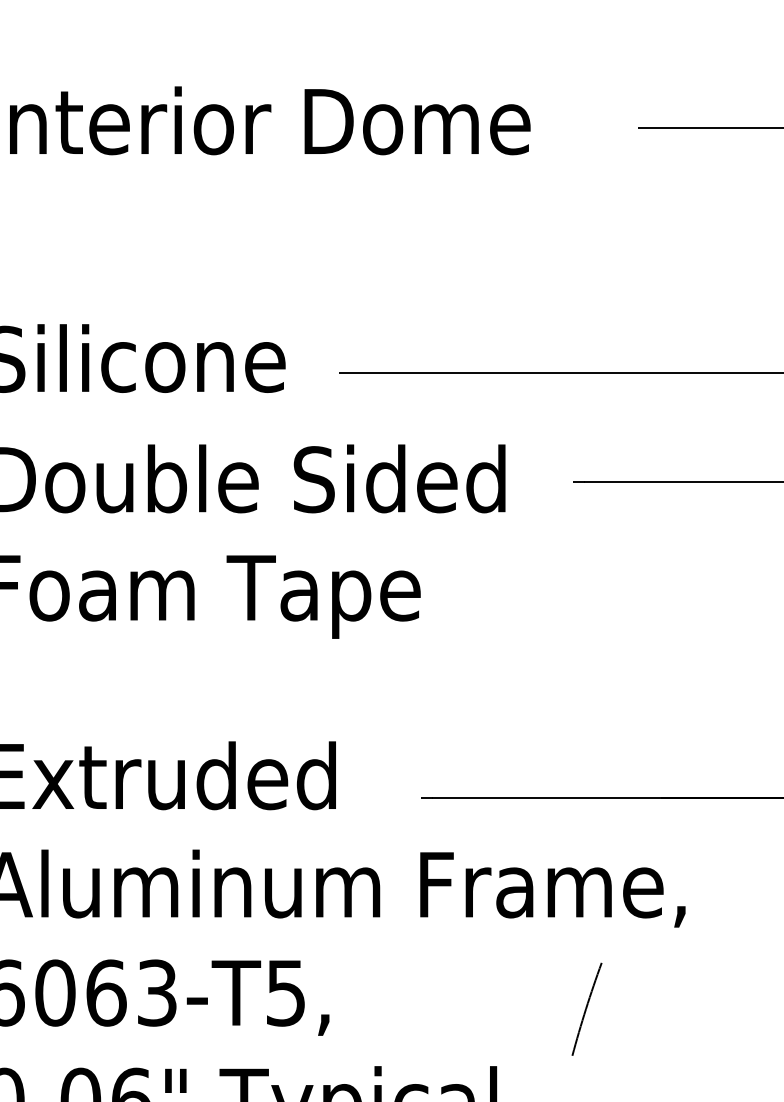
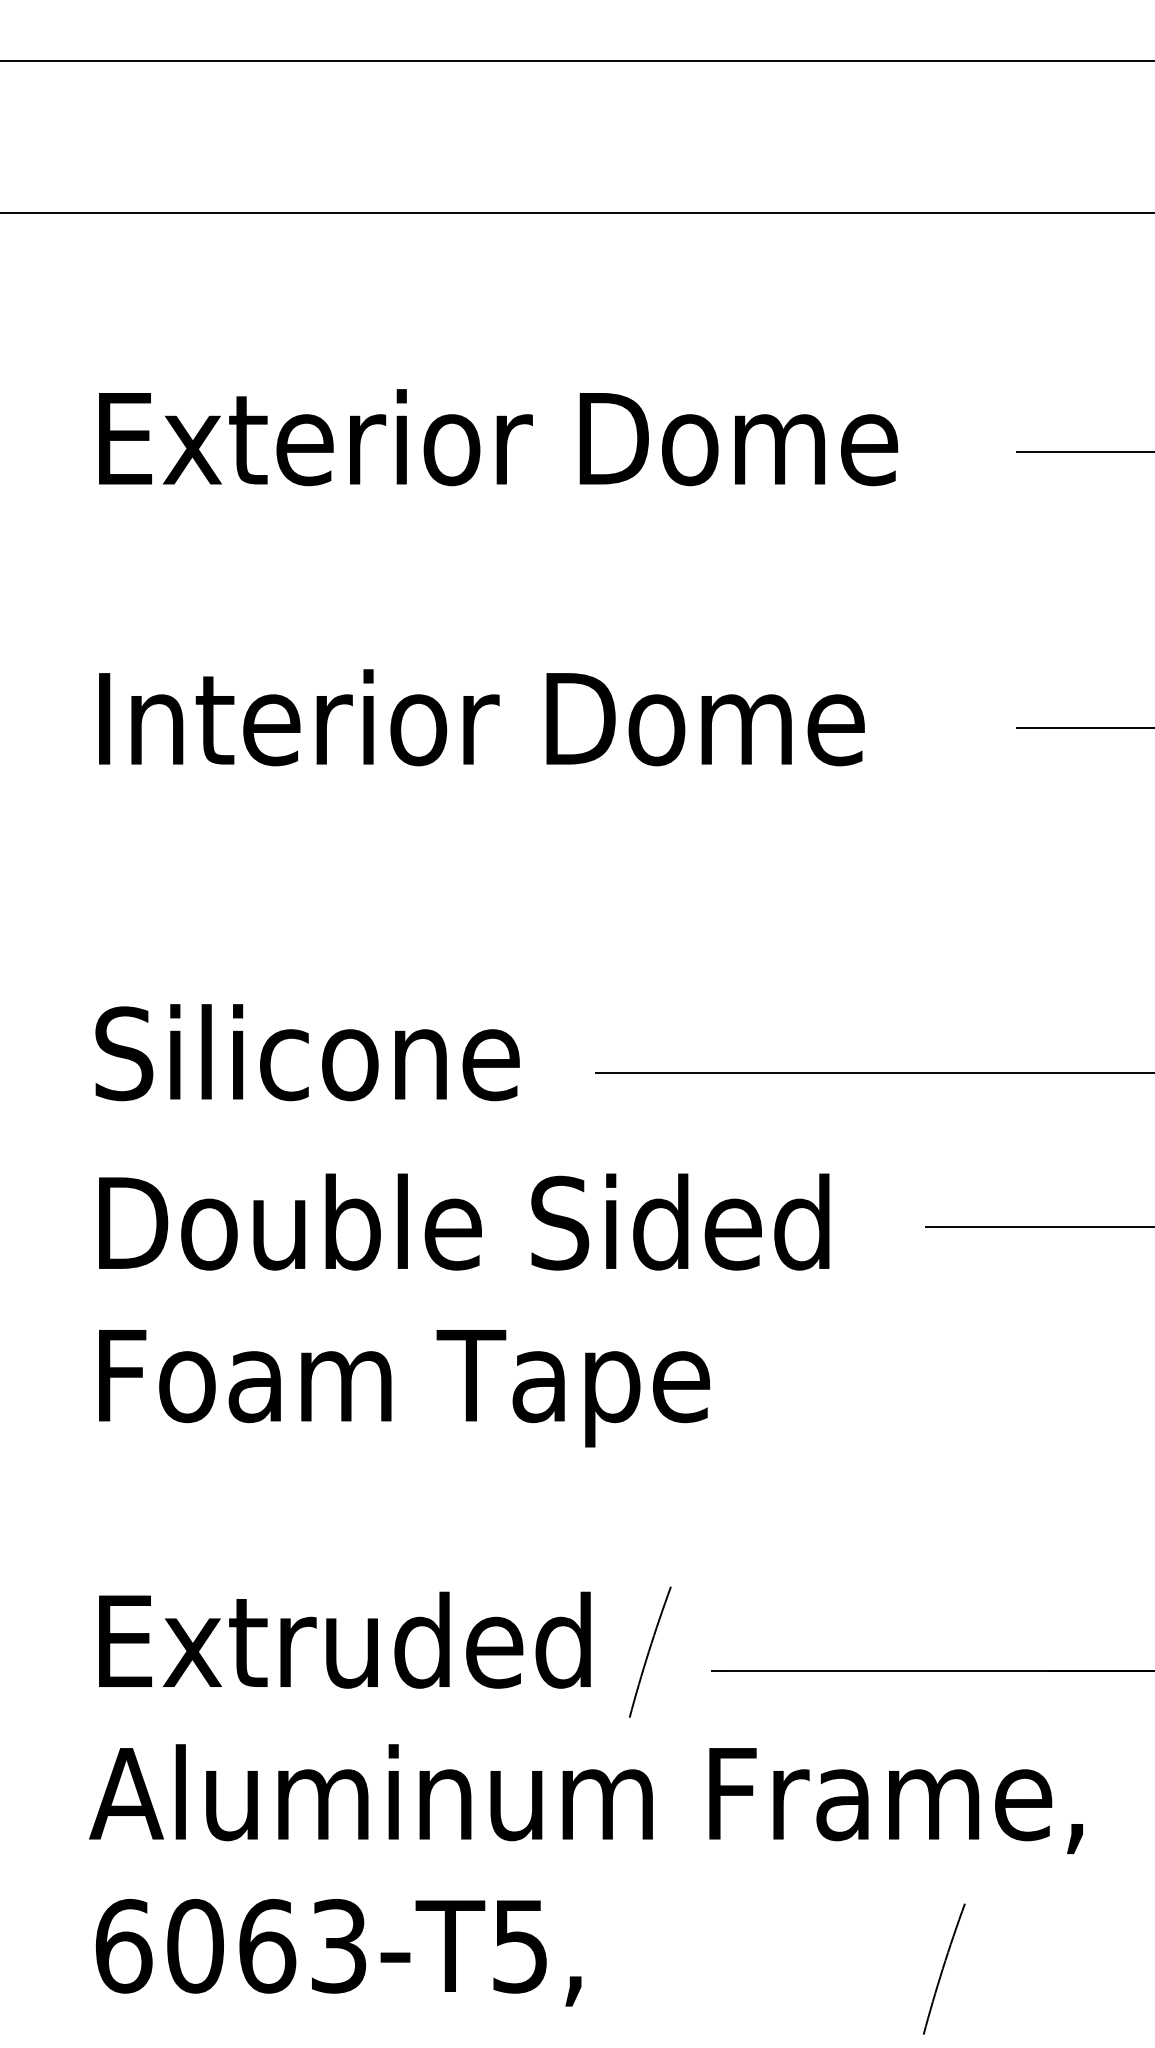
arc: (378, 783) -> (650, 1650), added

